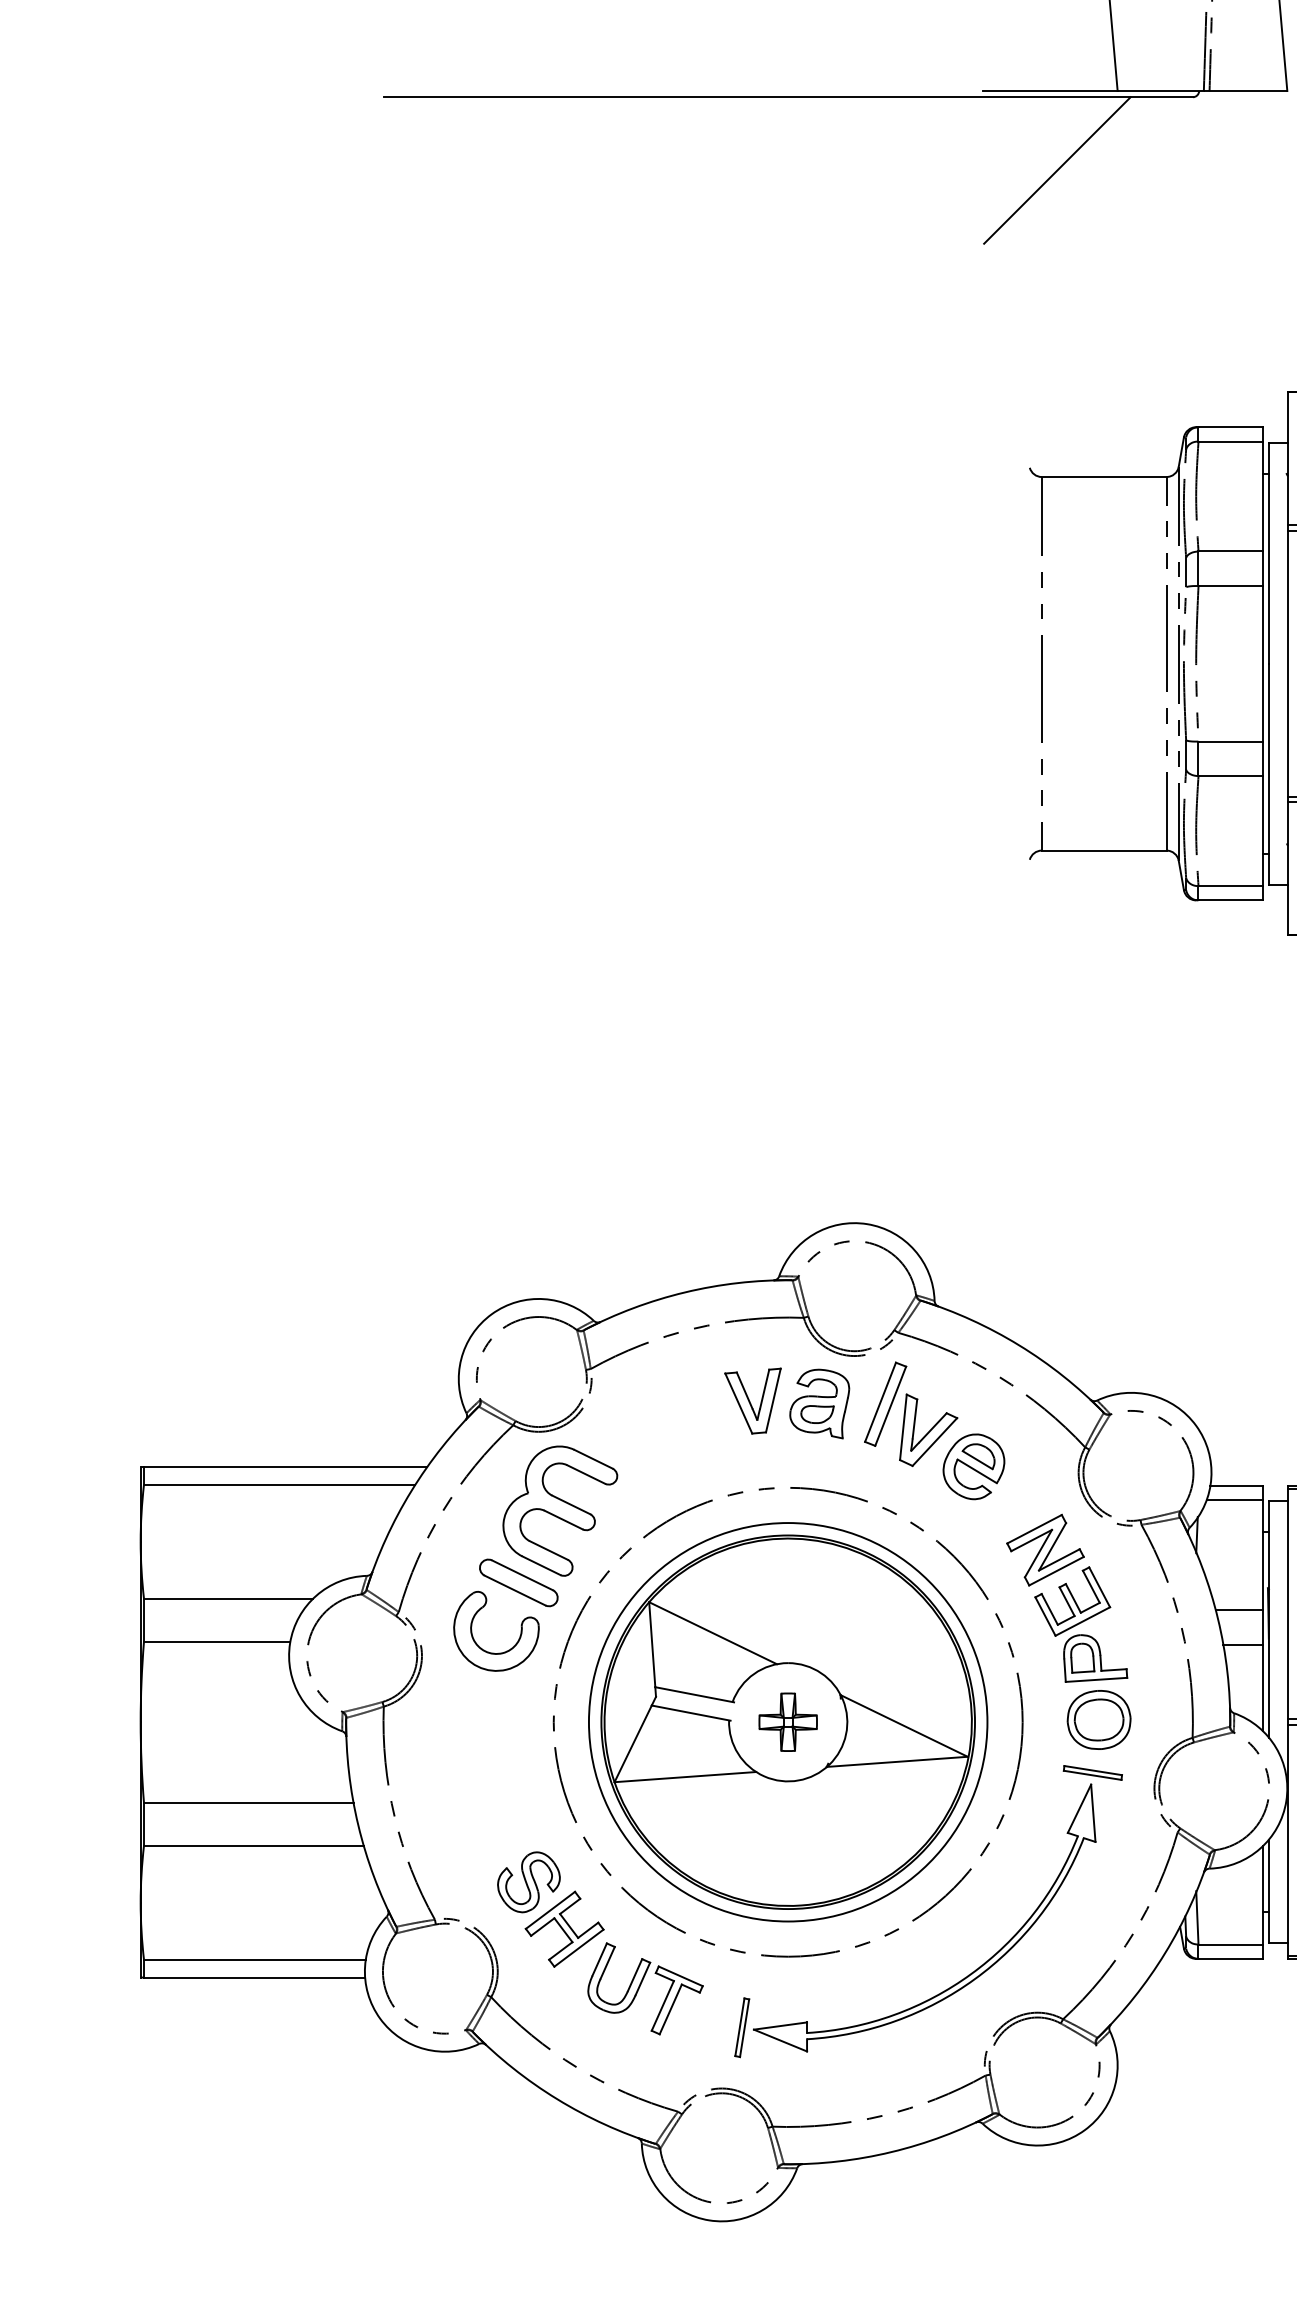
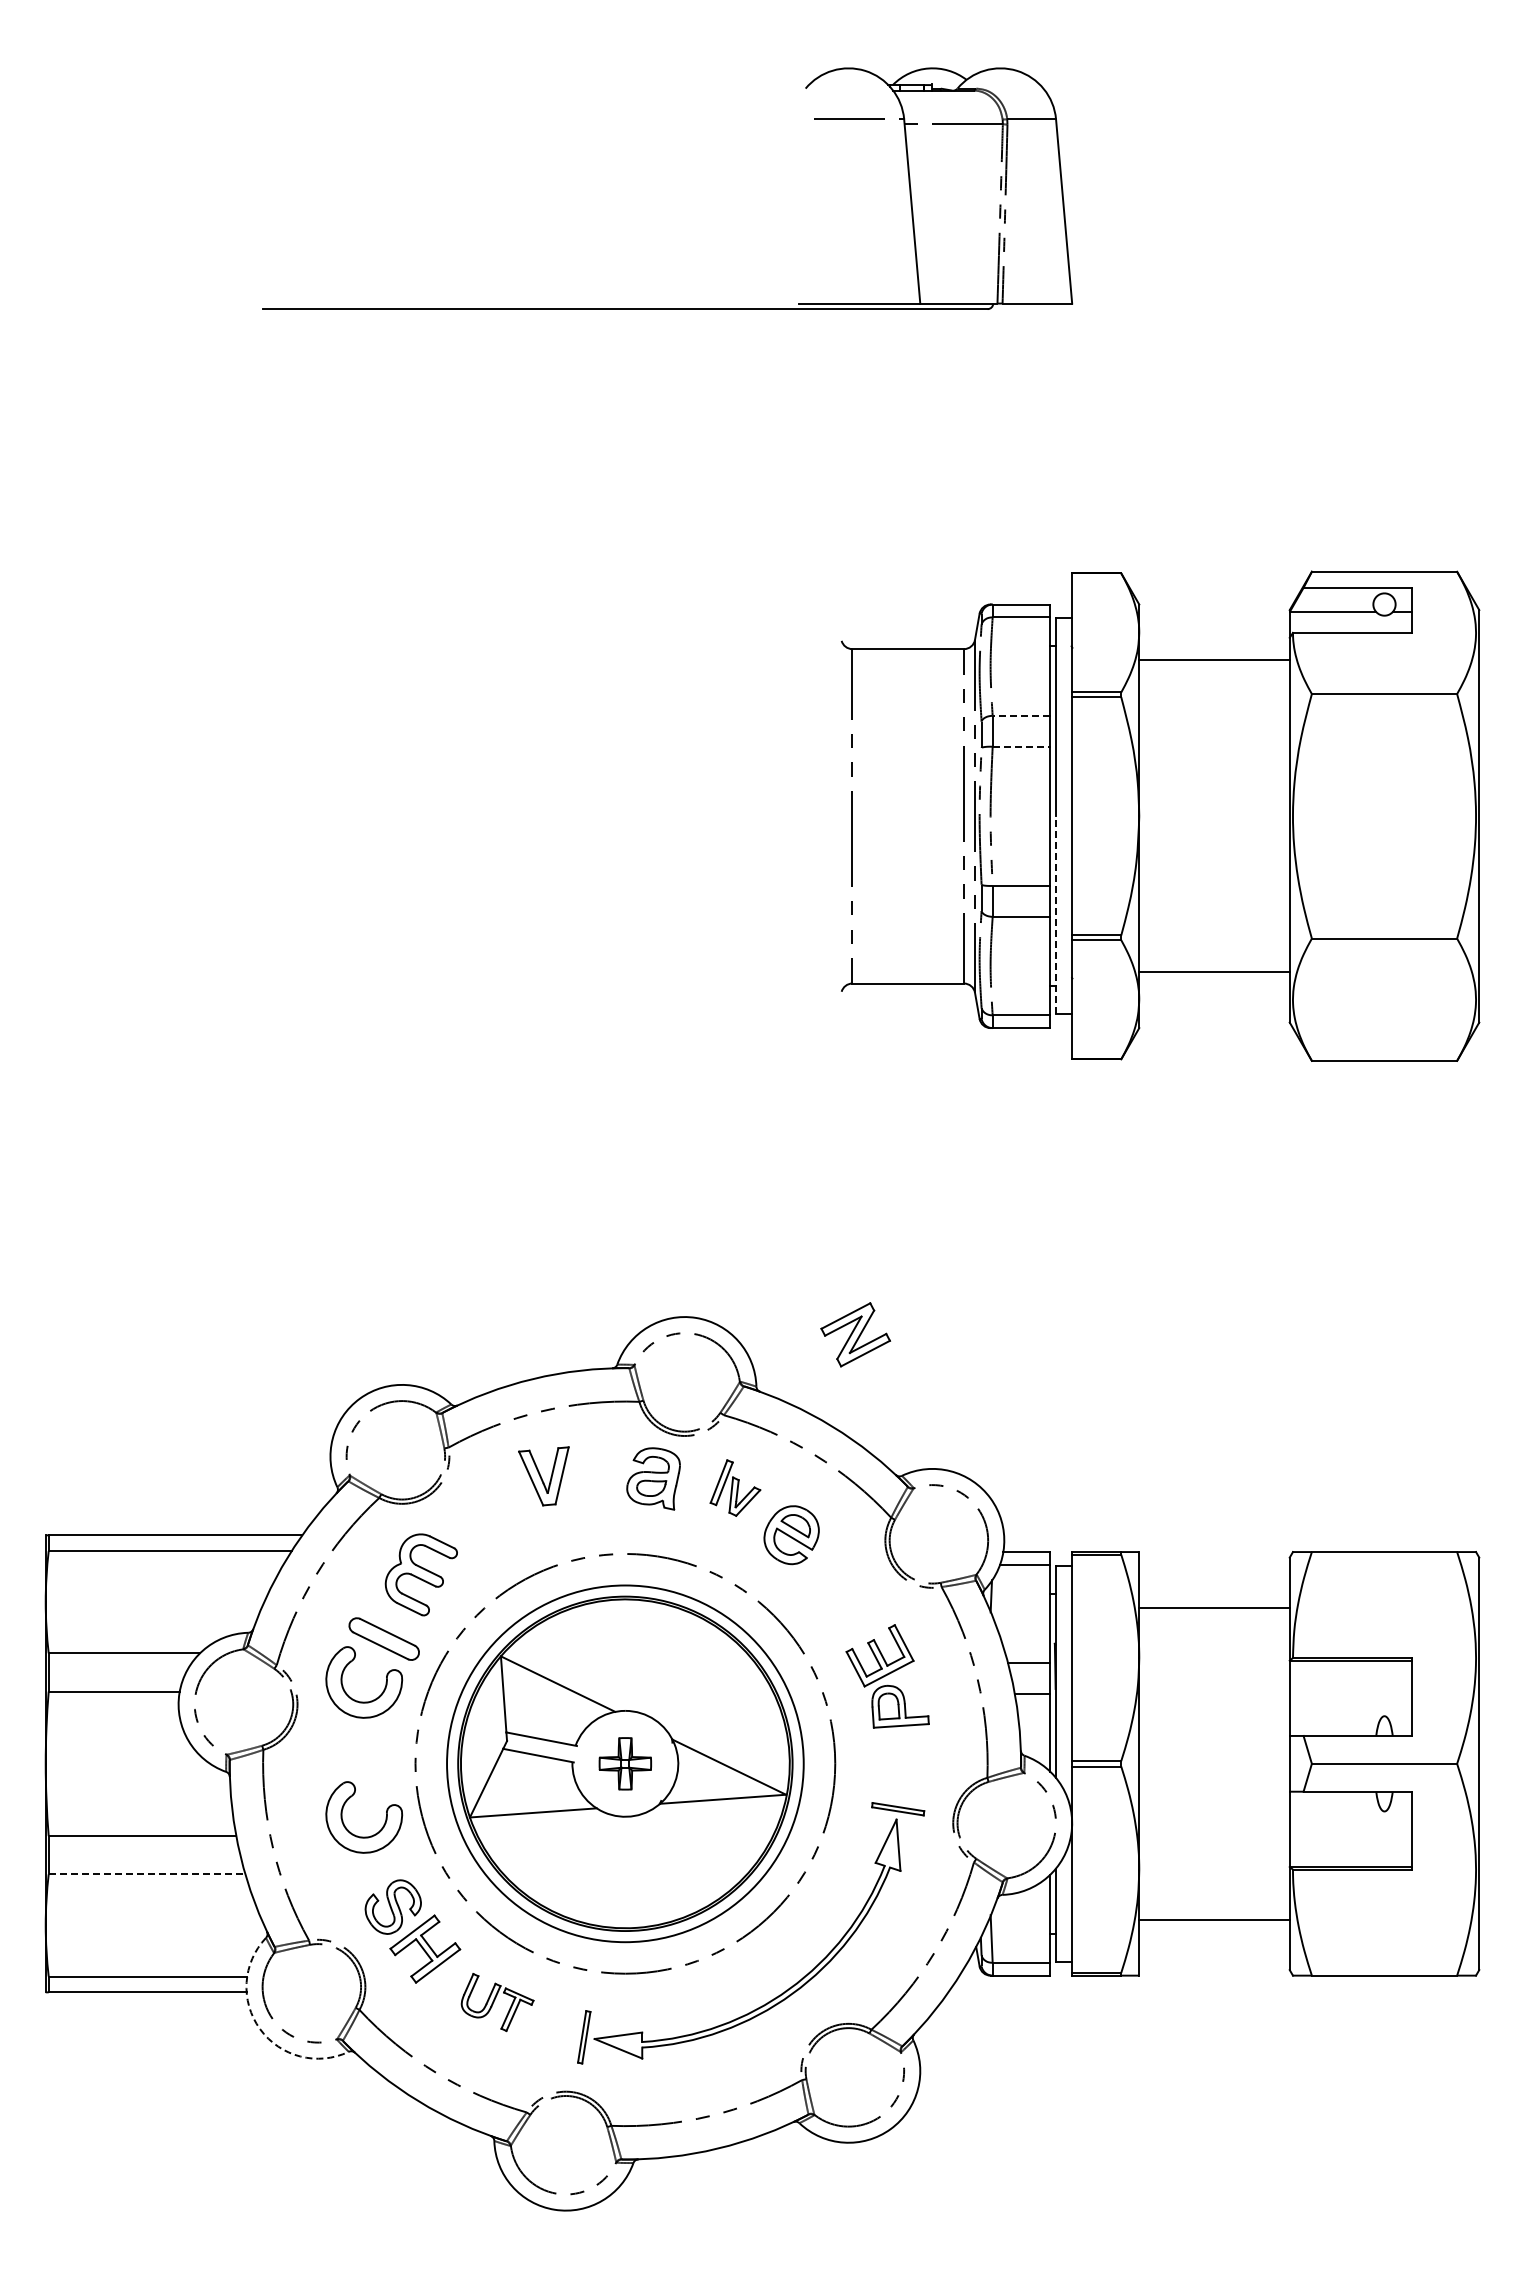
line: (1056, 170) -> (865, 374), removed
line: (1230, 551) -> (1021, 715), solid -> dashed
line: (1230, 585) -> (1021, 746), solid -> dashed
line: (1268, 774) -> (1055, 915), solid -> dashed
part: (752, 1401) -> (543, 1476), moved
part: (911, 1413) -> (735, 1487), size x0.6
part: (560, 1510) -> (421, 1574), size x0.7
part: (1045, 1549) -> (855, 1334), moved
part: (1098, 1719) -> (903, 1761), removed
part: (503, 1802) -> (370, 1835), added
line: (254, 1845) -> (147, 1874), solid -> dashed
part: (645, 1988) -> (497, 2002), size x0.7
arc: (380, 2019) -> (260, 2029), solid -> dashed

